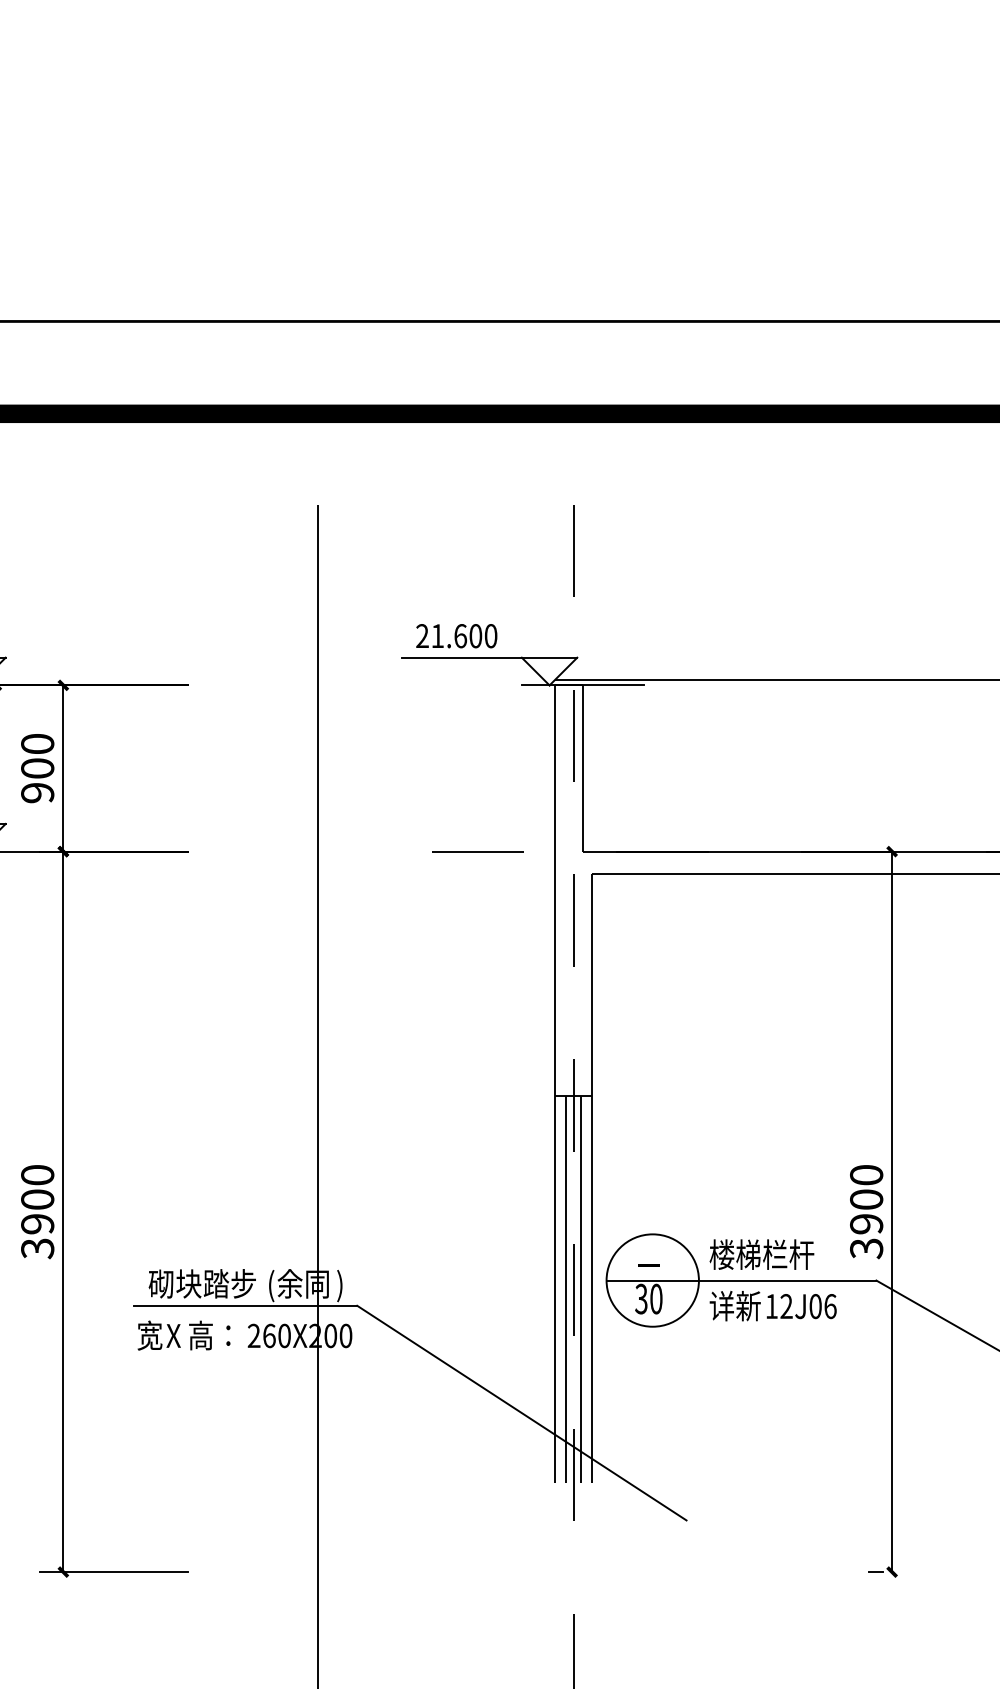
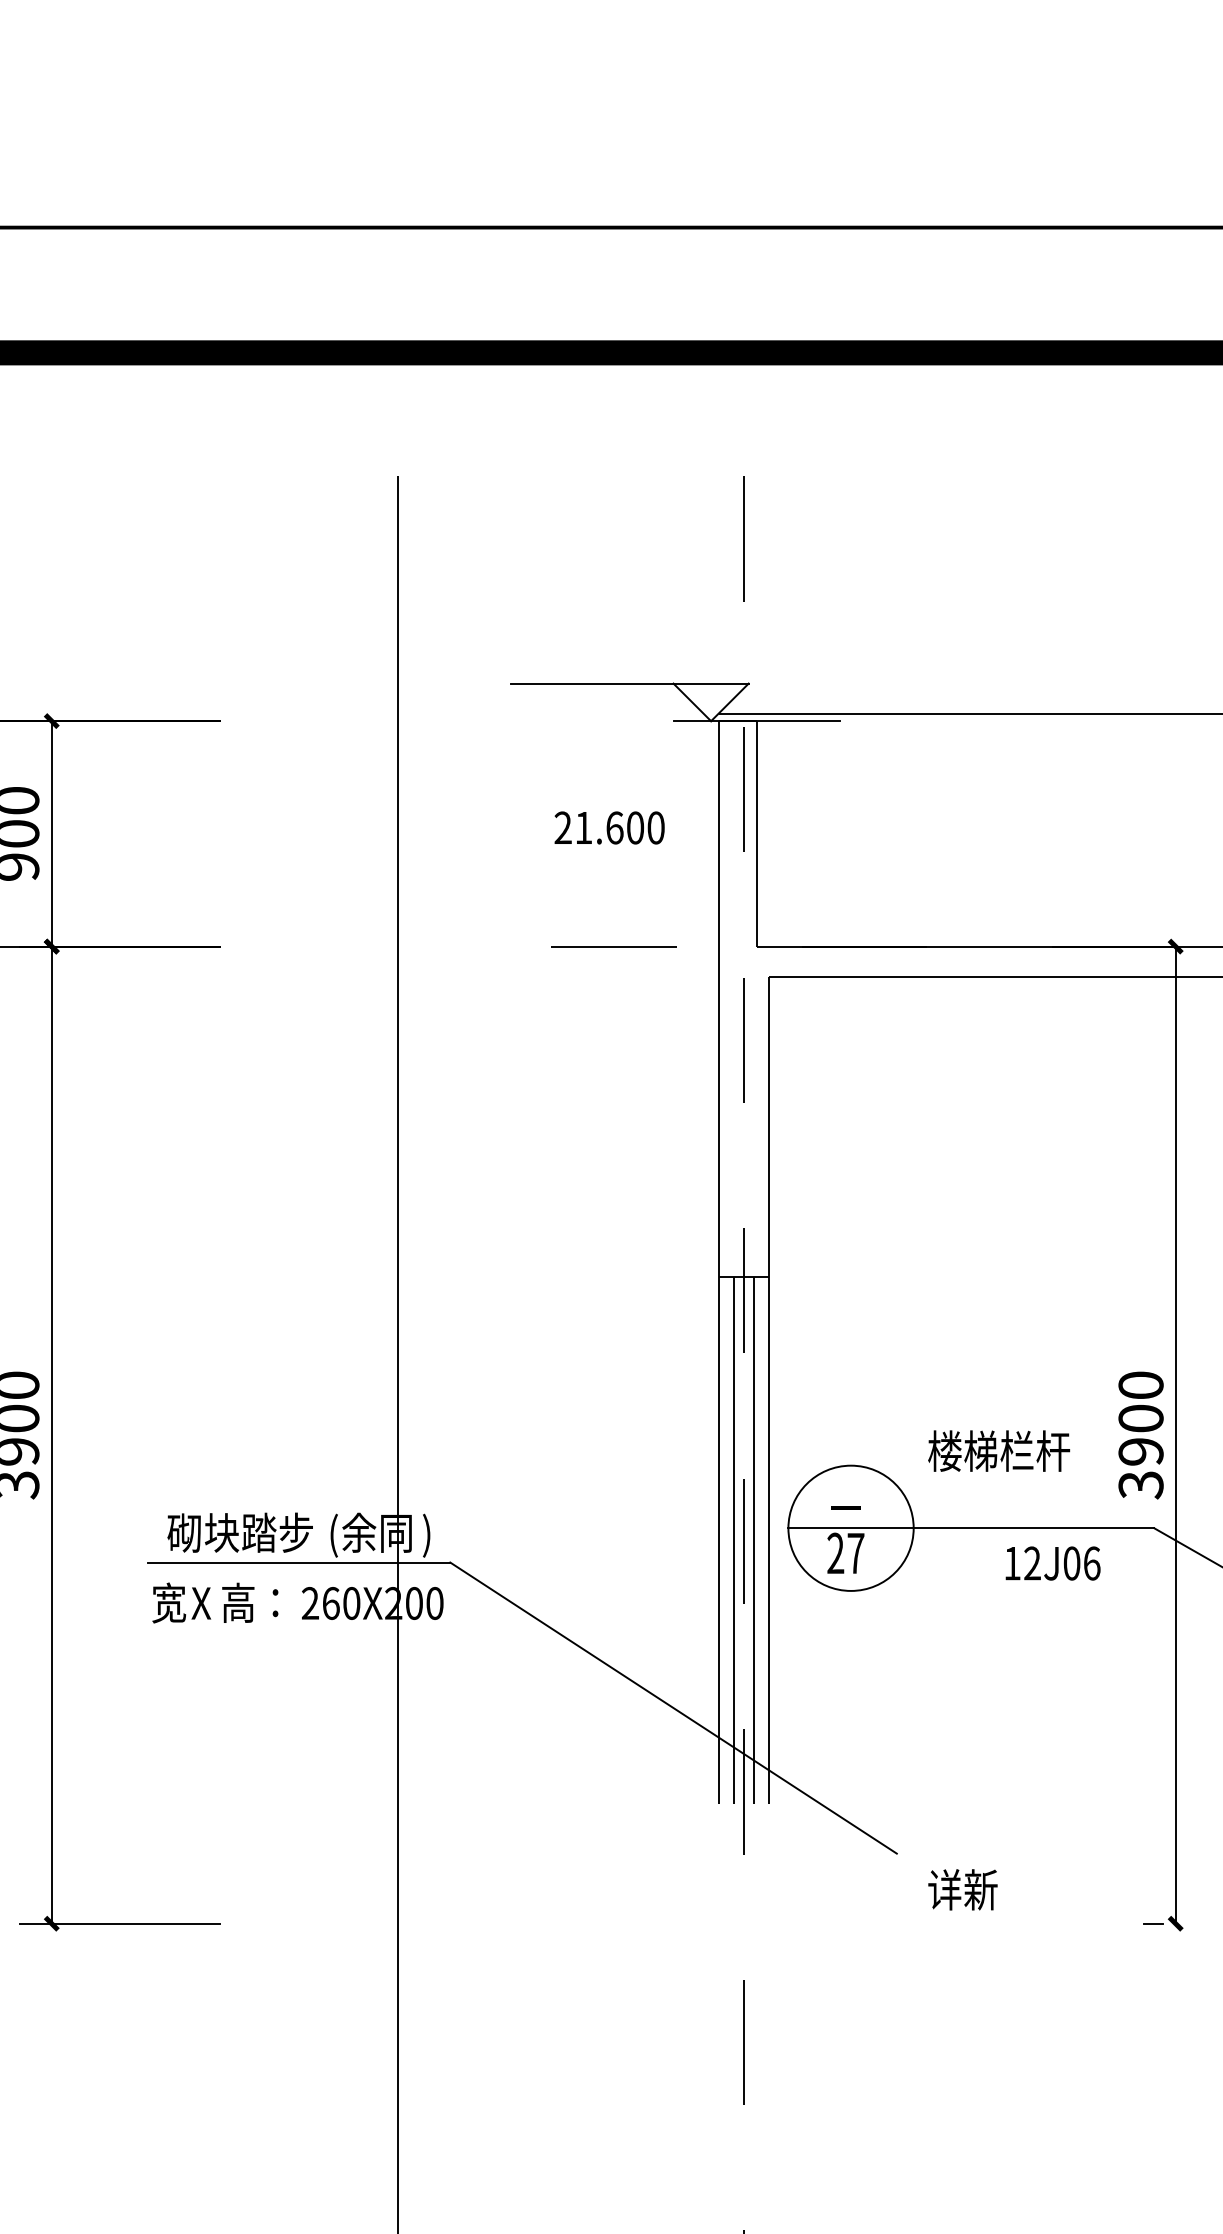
text: (456, 636) -> (609, 828), moved
text: (761, 1254) -> (998, 1450), moved
text: (648, 1298) -> (845, 1552), 30 -> 27
text: (734, 1306) -> (961, 1890), moved

